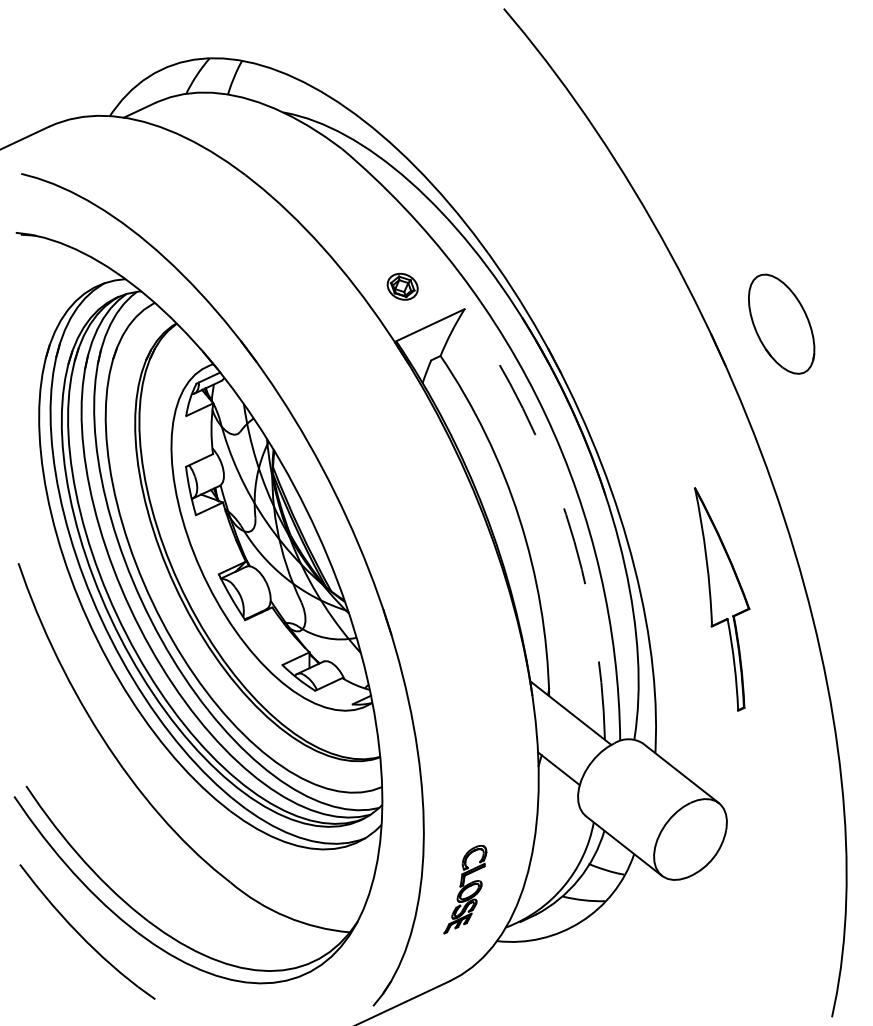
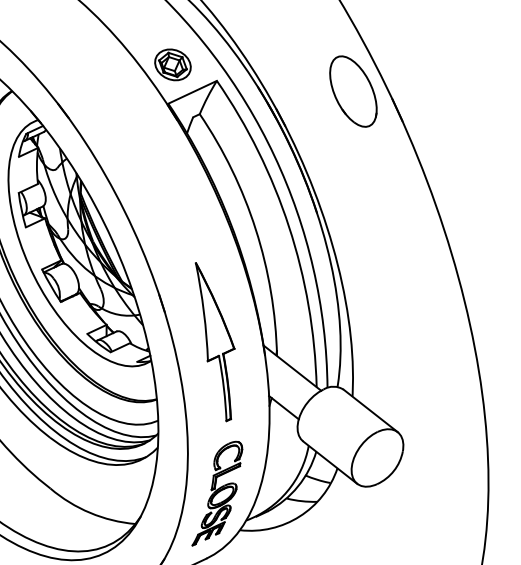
part: (402, 286) -> (172, 64), size x1.67
part: (781, 323) -> (353, 91), moved
arc: (566, 514) -> (289, 226), dashed -> solid
part: (721, 599) -> (214, 342), moved
part: (465, 889) -> (217, 493), size x1.67

